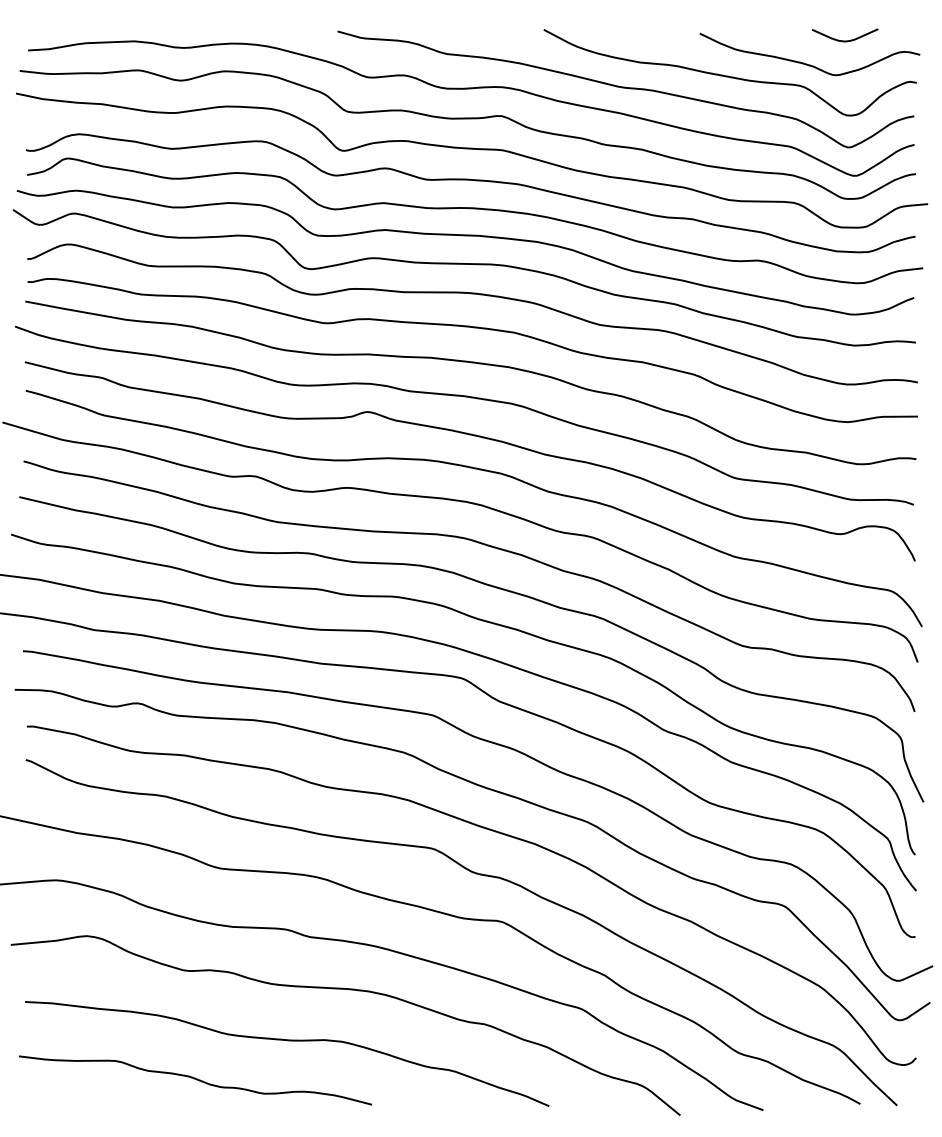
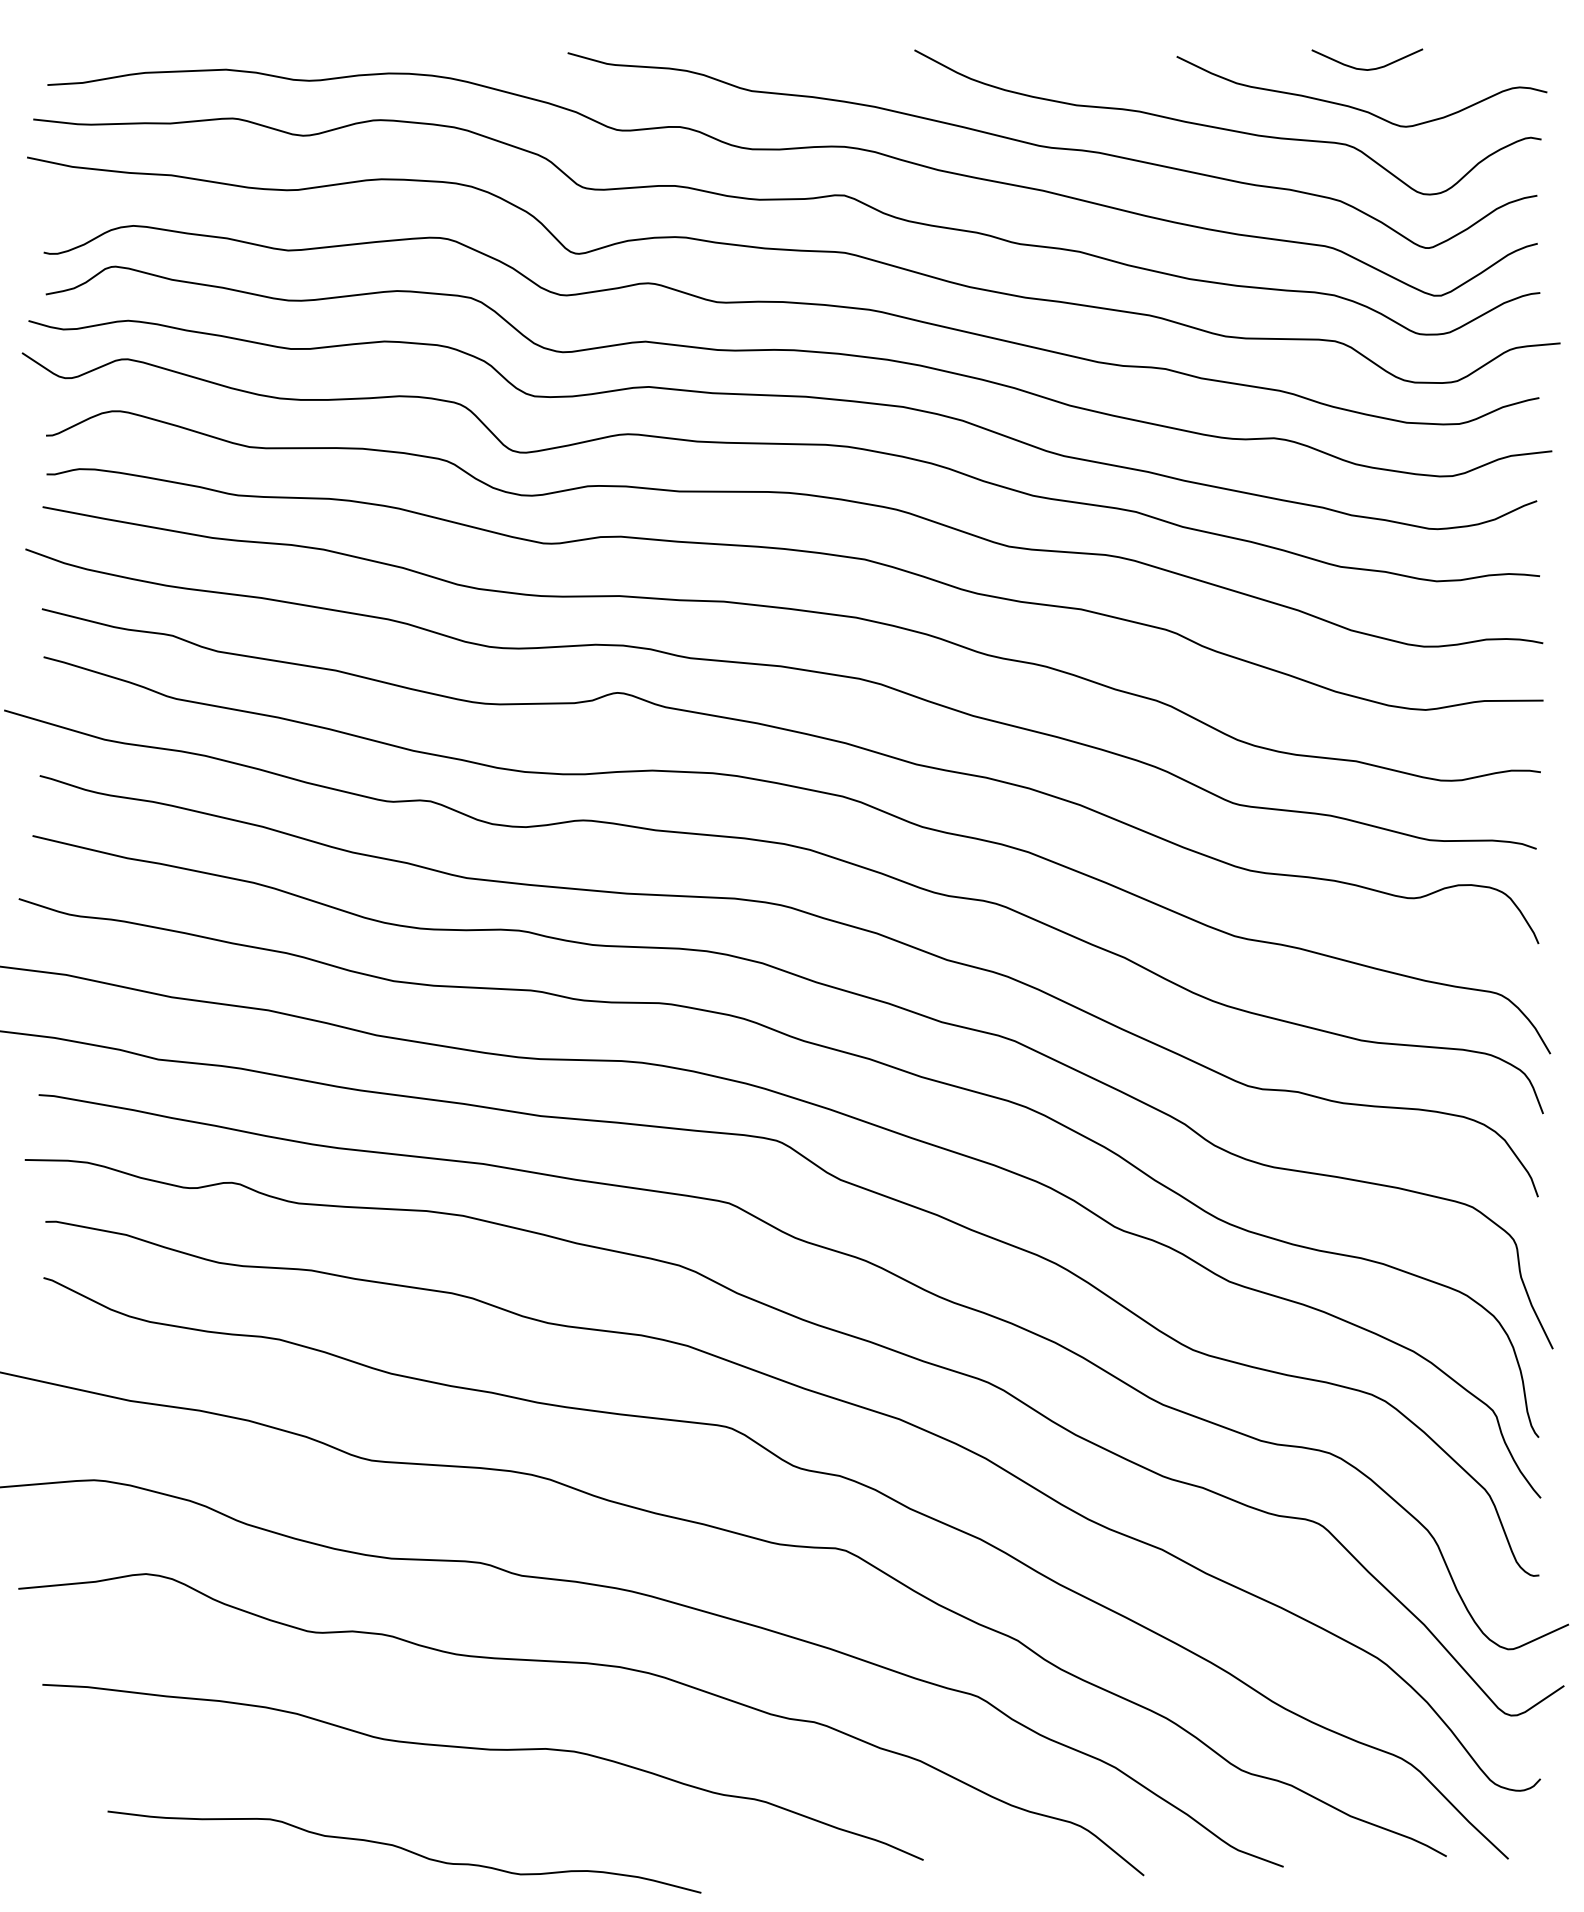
curve: (845, 40) -> (1367, 68), moved
curve: (195, 1079) -> (404, 1850), moved

